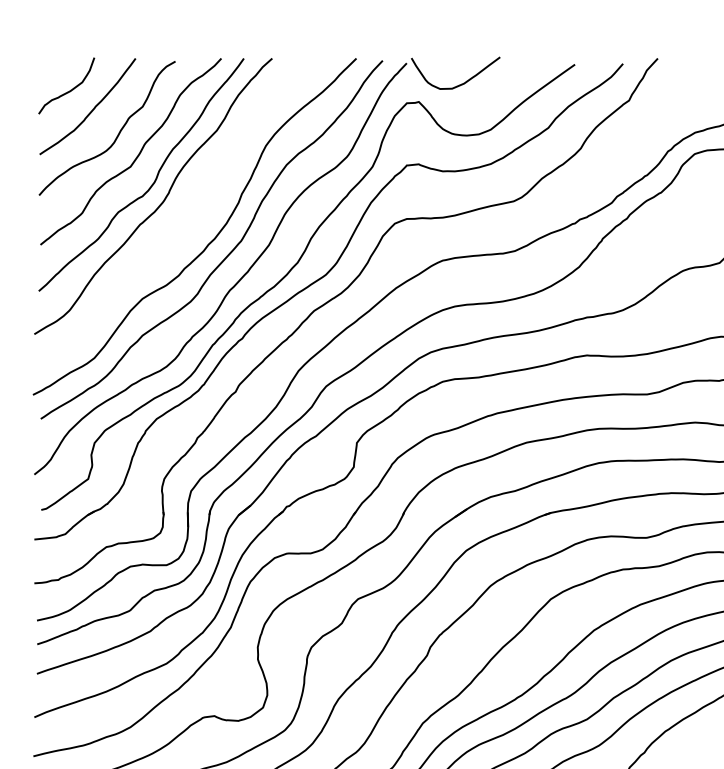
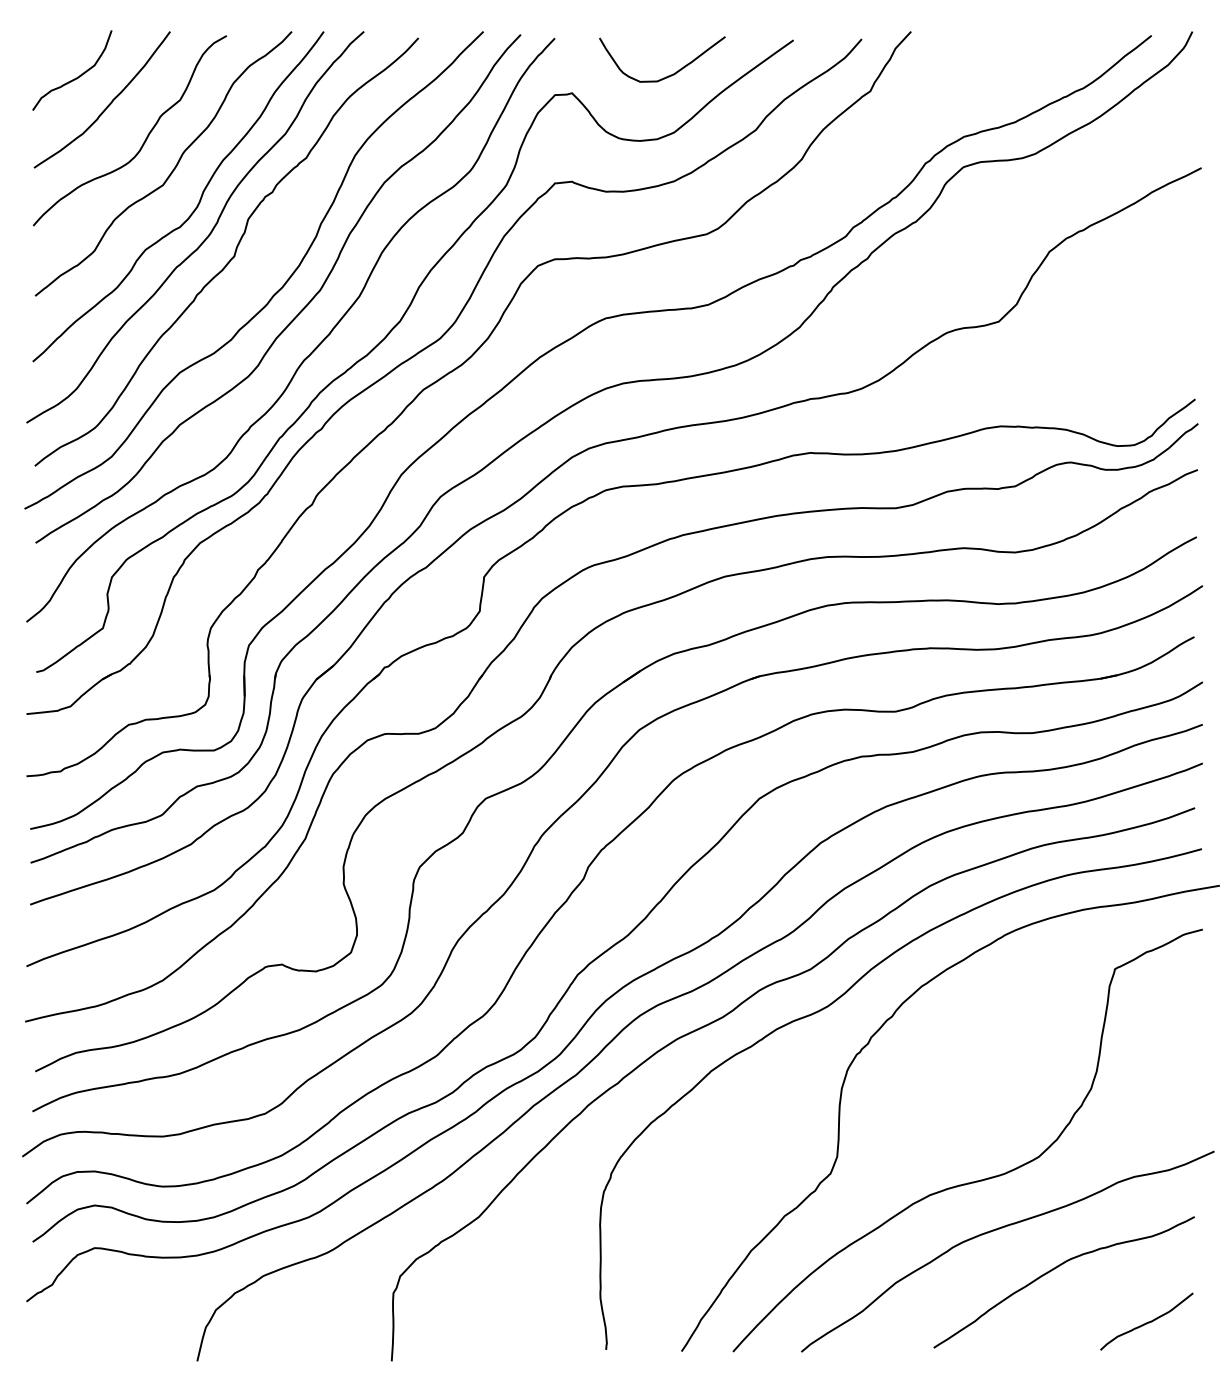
curve: (461, 83) -> (670, 74), moved
curve: (179, 217) -> (232, 256), added

